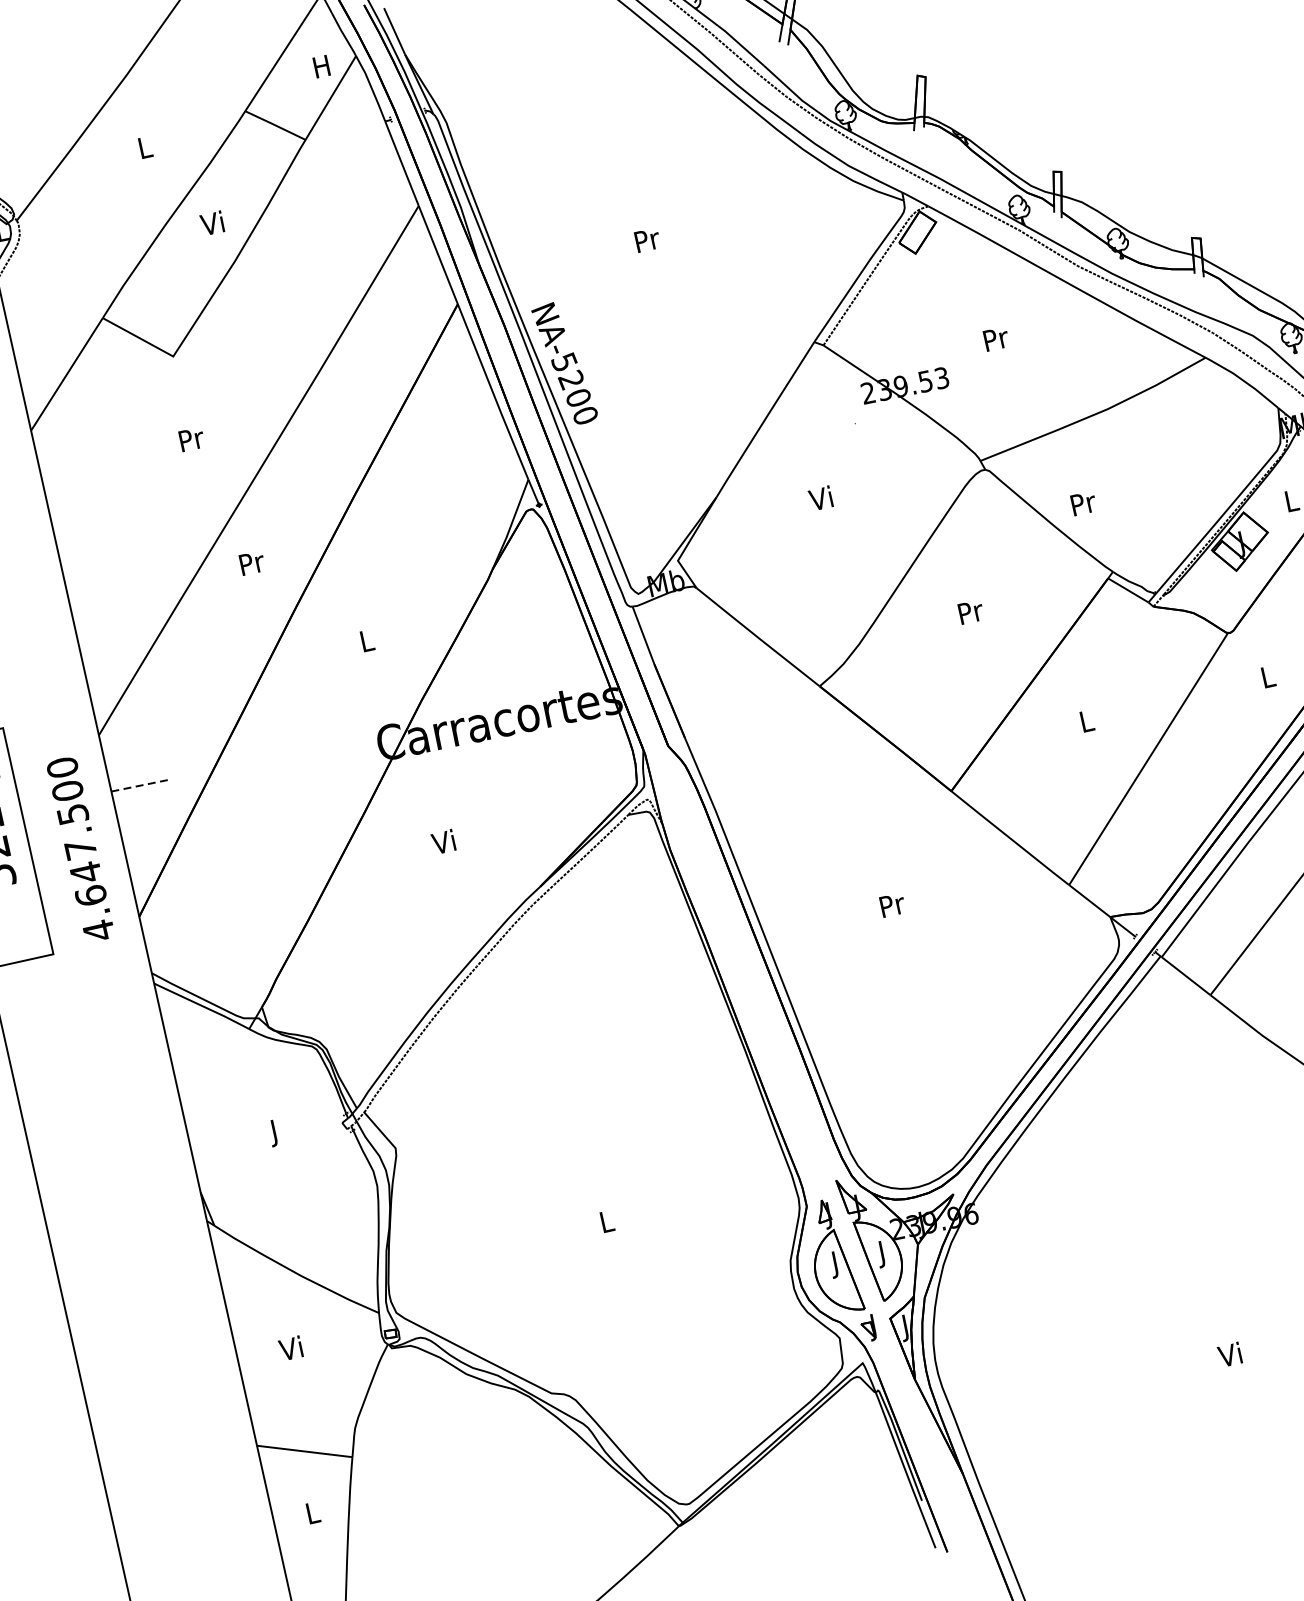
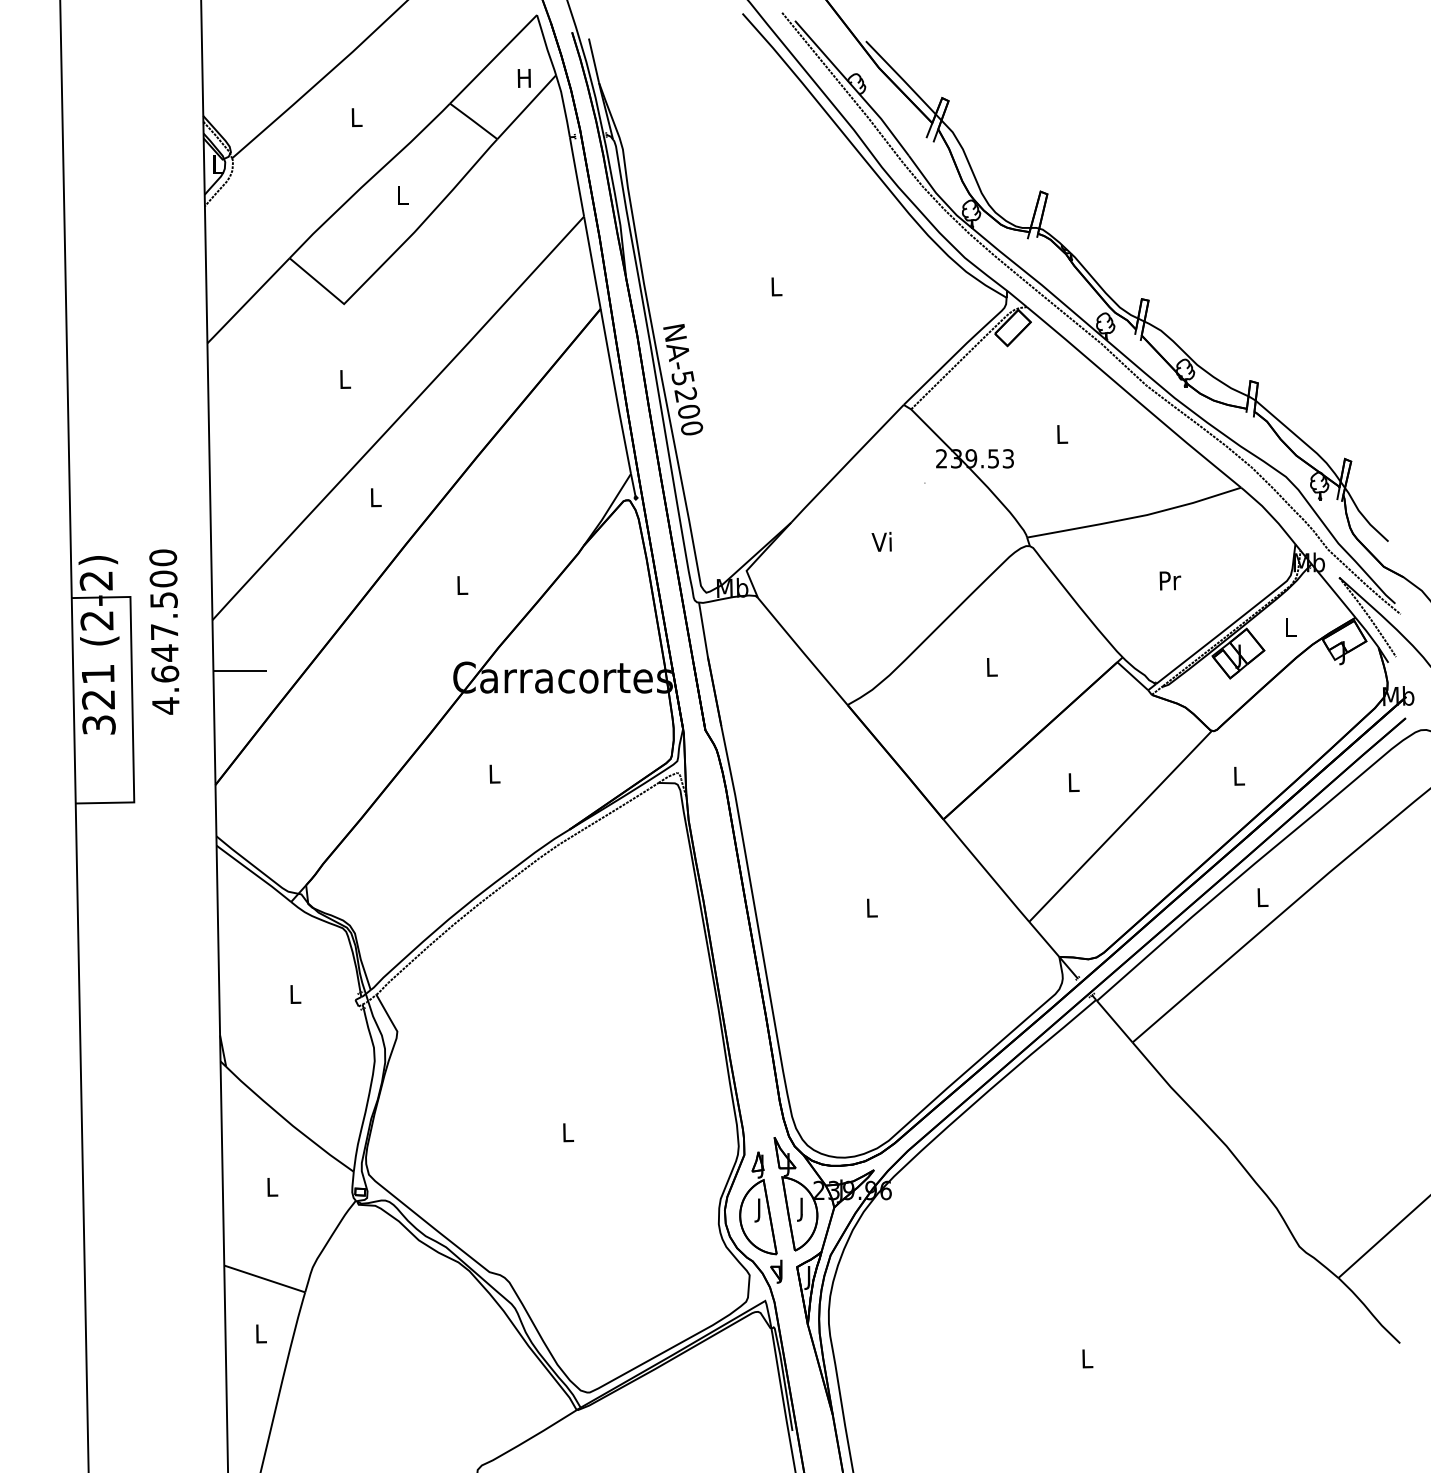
text: (212, 222) -> (401, 194), Vi -> L
text: (647, 239) -> (776, 286), Pr -> L
text: (996, 339) -> (1062, 434), Pr -> L
text: (191, 439) -> (345, 379), Pr -> L
text: (1083, 503) -> (1170, 580), moved
text: (251, 563) -> (375, 497), Pr -> L
text: (970, 612) -> (991, 667), Pr -> L
line: (141, 785) -> (240, 671), dashed -> solid
text: (443, 841) -> (493, 773), Vi -> L
text: (80, 848) -> (164, 631), moved
text: (892, 904) -> (872, 907), Pr -> L
text: (275, 1133) -> (295, 997), J -> L
text: (290, 1348) -> (270, 1186), Vi -> L
text: (1229, 1354) -> (1085, 1358), Vi -> L

